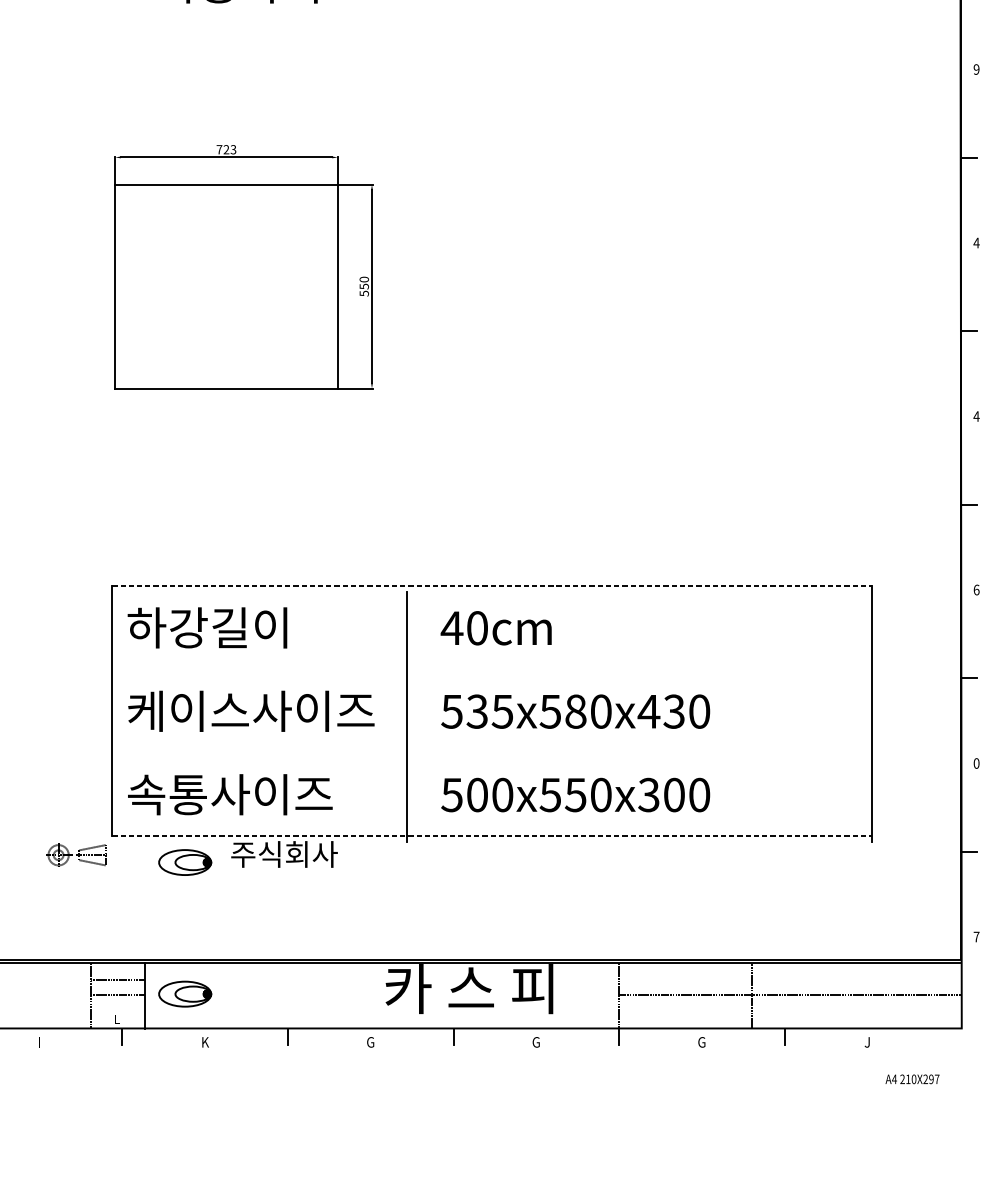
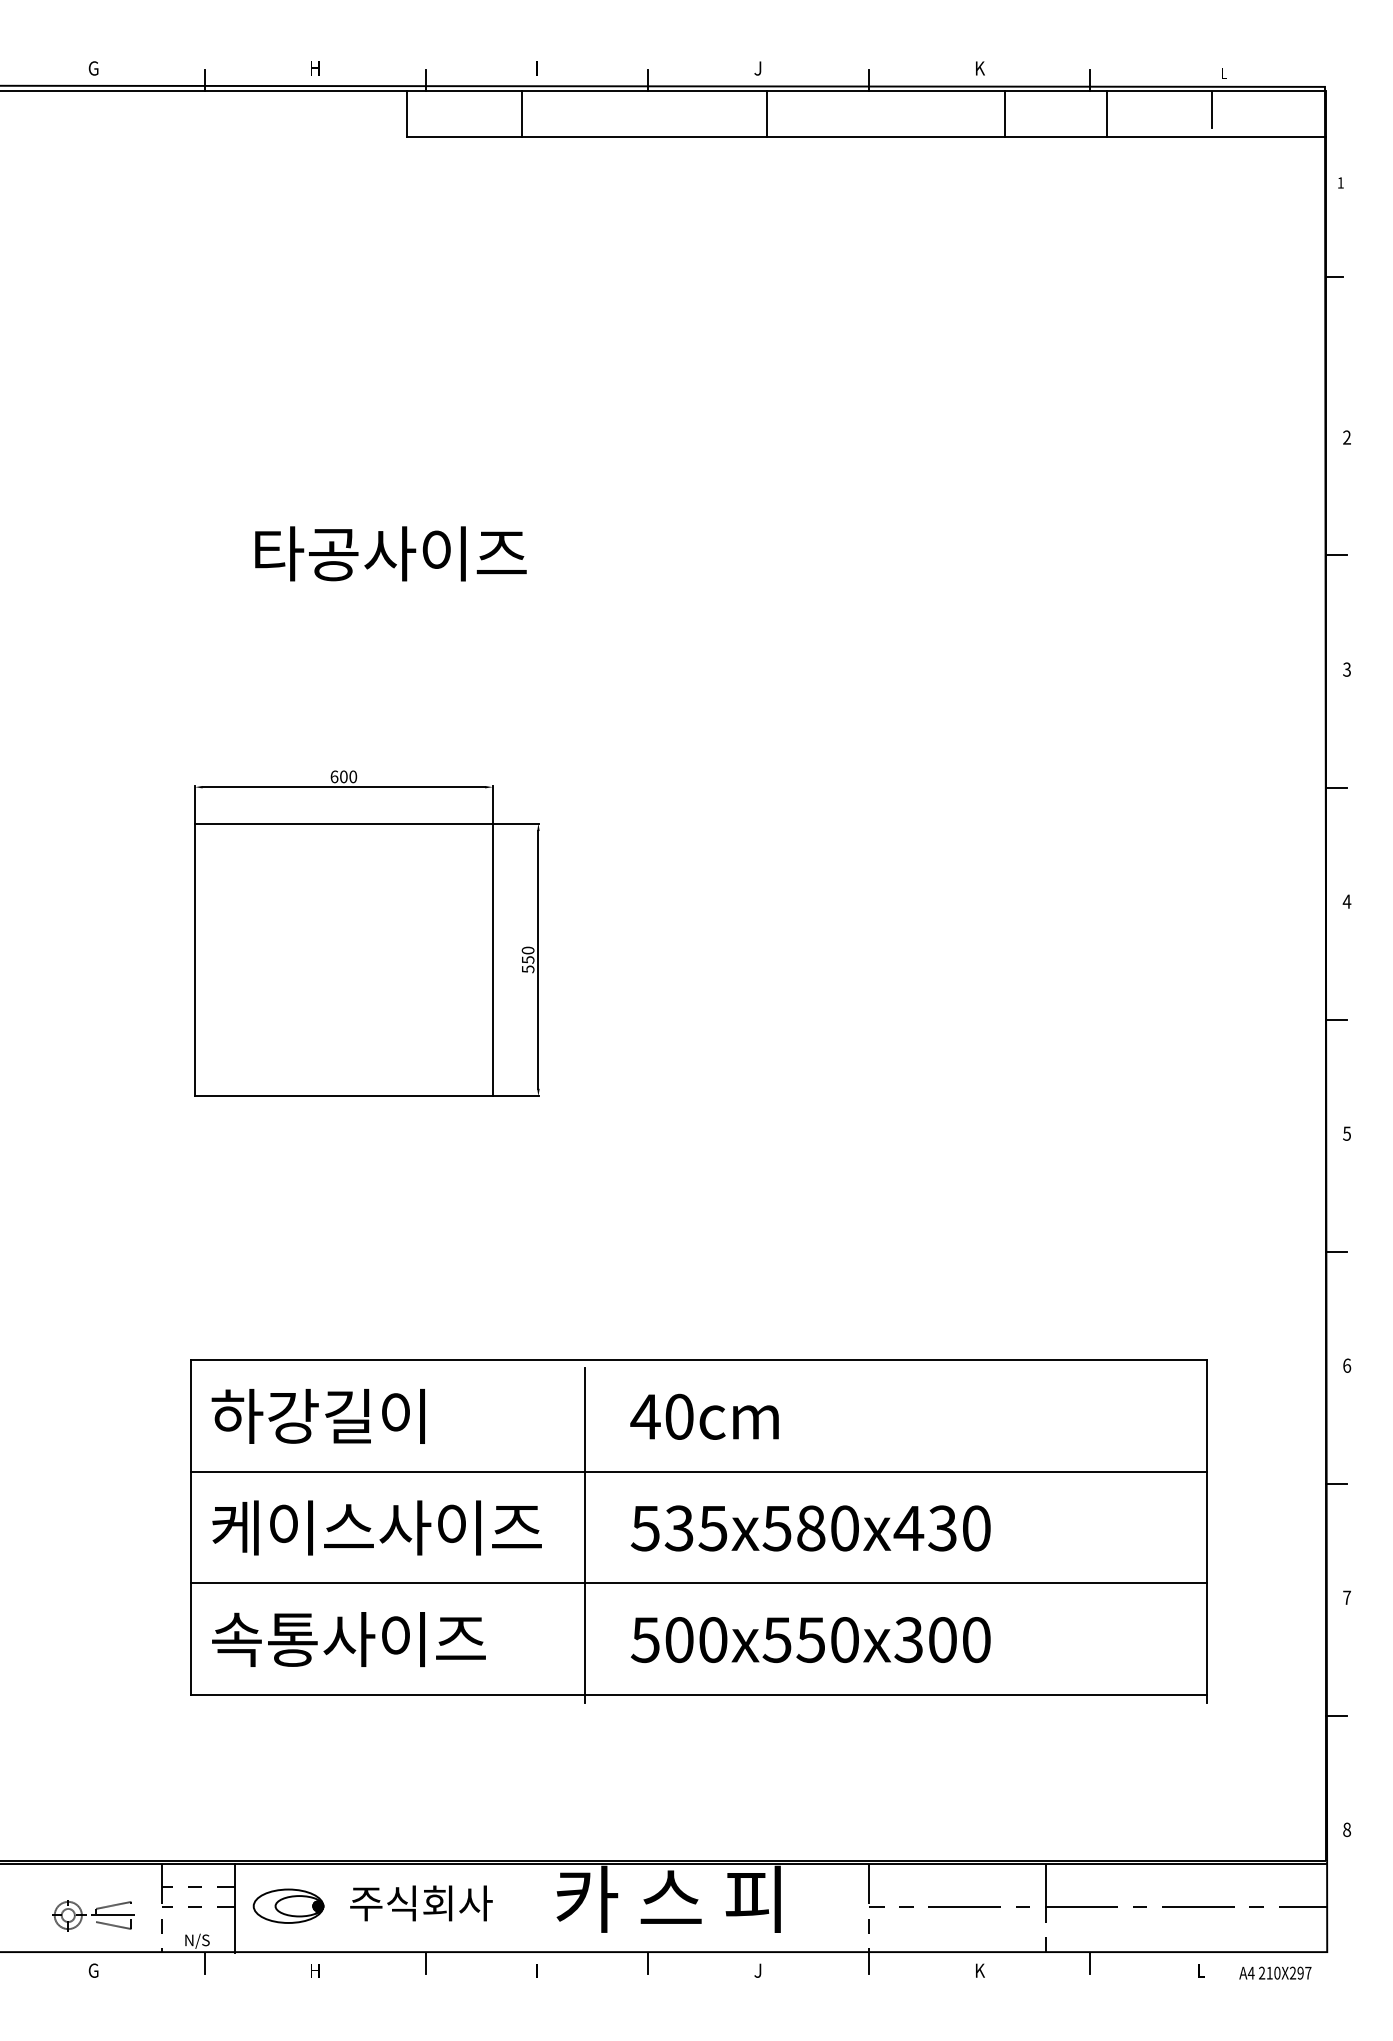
text: (976, 69) -> (1346, 669), 9 -> 3
text: (226, 149) -> (343, 776), 723 -> 600
text: (976, 416) -> (1346, 1133), 4 -> 5
line: (491, 586) -> (698, 1360), dashed -> solid
line: (491, 669) -> (698, 1471), added
line: (491, 752) -> (698, 1583), added
text: (976, 763) -> (1347, 1597), 0 -> 7
line: (491, 835) -> (698, 1694), dashed -> solid
text: (284, 854) -> (421, 1903), moved
part: (77, 855) -> (93, 1915), moved
part: (185, 862) -> (288, 1729), removed
text: (976, 936) -> (1347, 1829), 7 -> 8
text: (117, 1019) -> (197, 1940), L -> N/S
text: (39, 1042) -> (93, 1970), I -> G
text: (205, 1042) -> (315, 1970), K -> H
text: (370, 1042) -> (536, 1970), G -> I
text: (535, 1042) -> (757, 1970), G -> J
text: (701, 1042) -> (979, 1970), G -> K
text: (867, 1042) -> (1200, 1970), J -> L
text: (912, 1078) -> (1275, 1972), moved

